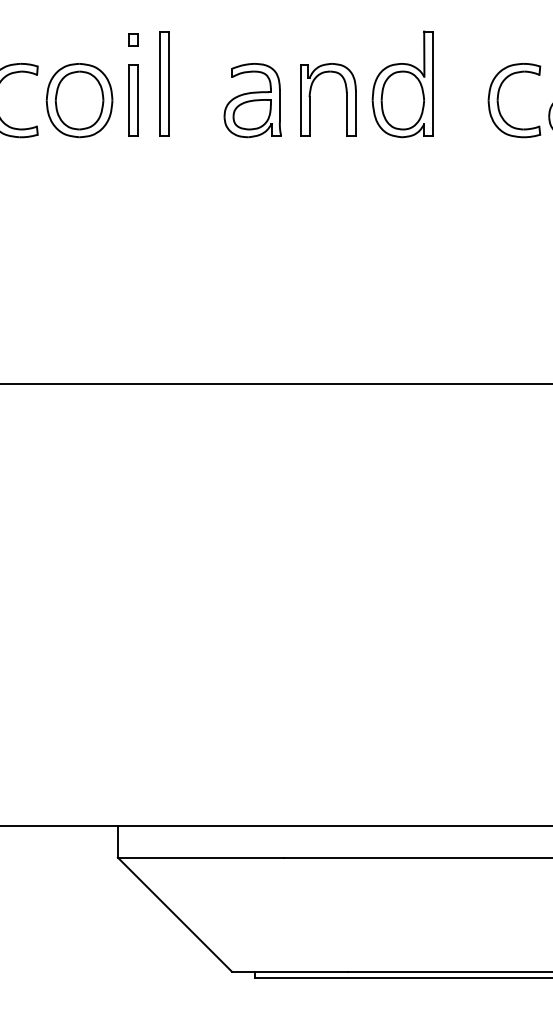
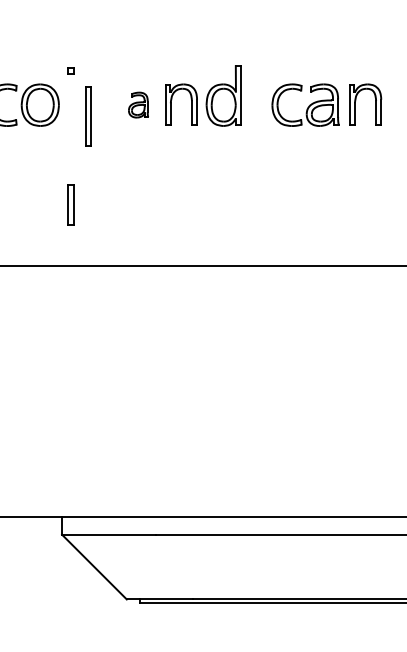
part: (164, 83) -> (88, 116), moved
part: (132, 99) -> (70, 204), moved
part: (252, 99) -> (138, 104), size x0.6

